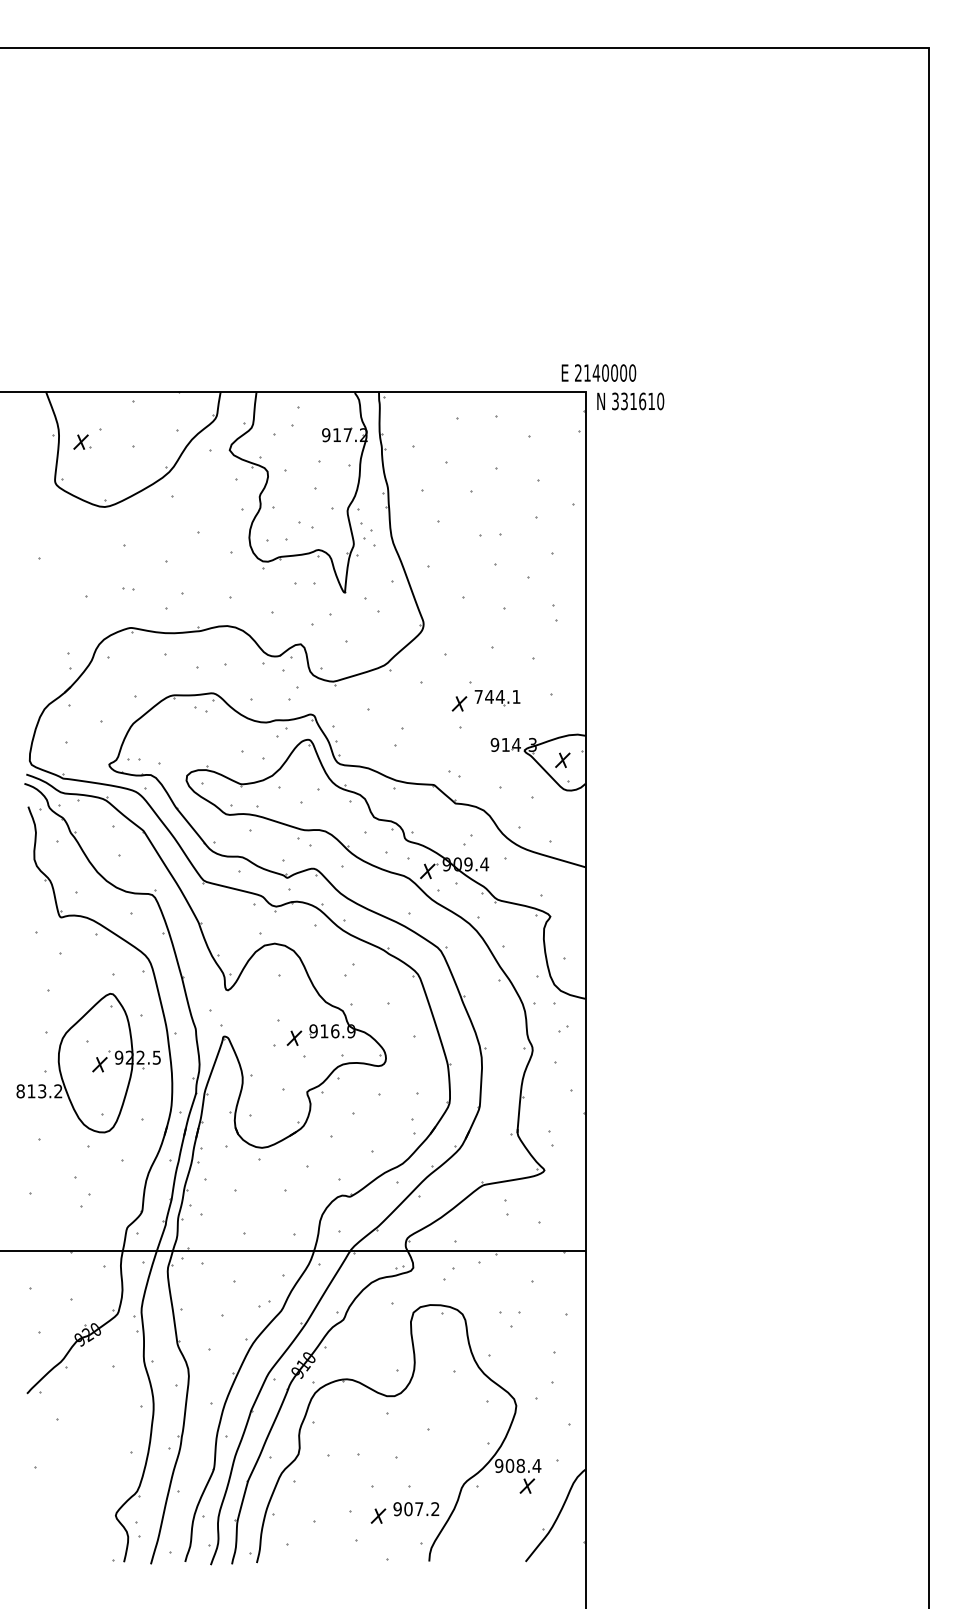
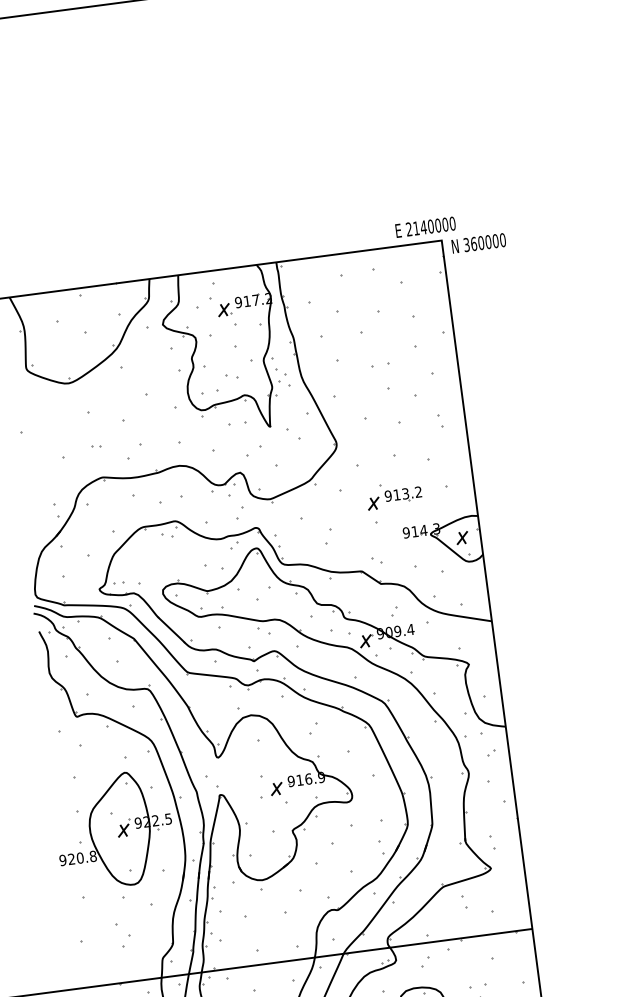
text: (598, 372) -> (425, 226), moved
text: (638, 401) -> (485, 242), 331610 -> 360000
part: (82, 441) -> (225, 309), moved
text: (497, 696) -> (403, 493), 744.1 -> 913.2
text: (39, 1091) -> (78, 858), 813.2 -> 920.8

